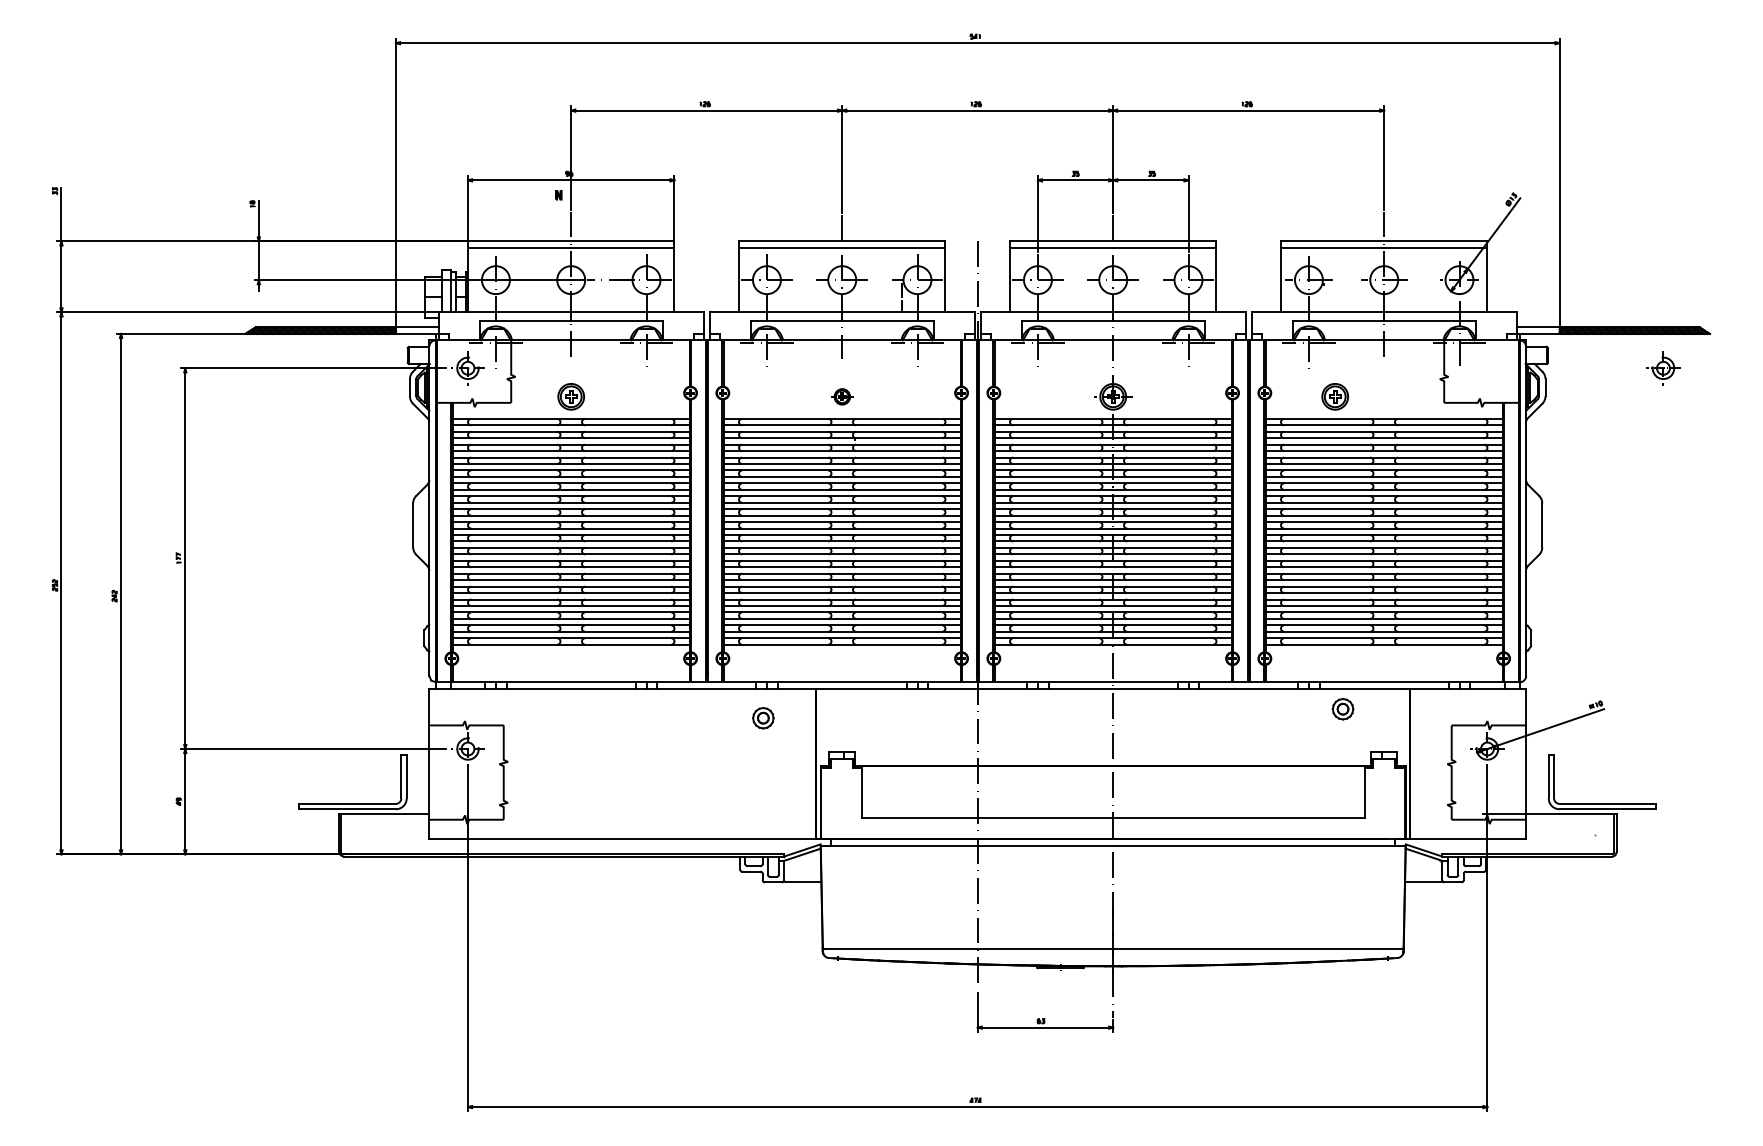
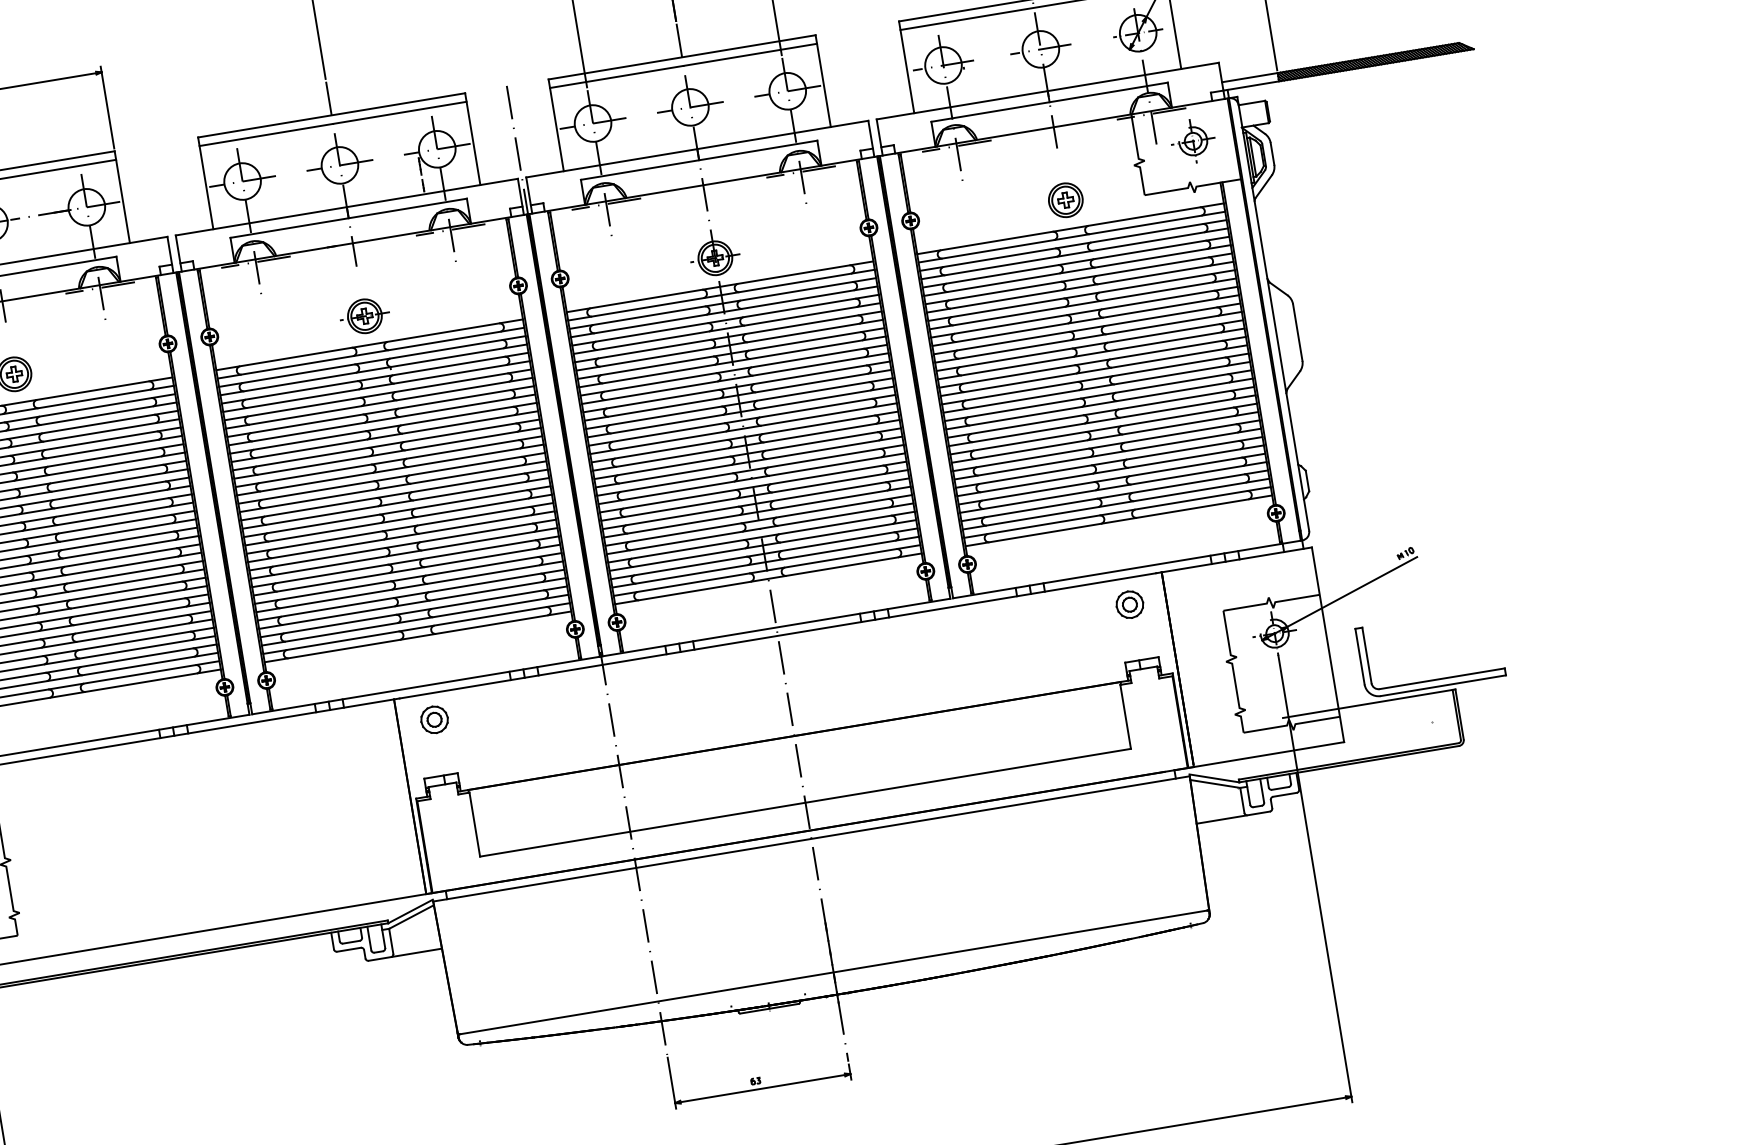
part: (1663, 368) -> (1193, 141), moved
part: (842, 396) -> (365, 315), size x1.67
part: (1334, 396) -> (1064, 200), moved
part: (1342, 709) -> (1129, 605), moved
part: (763, 718) -> (434, 720), moved

